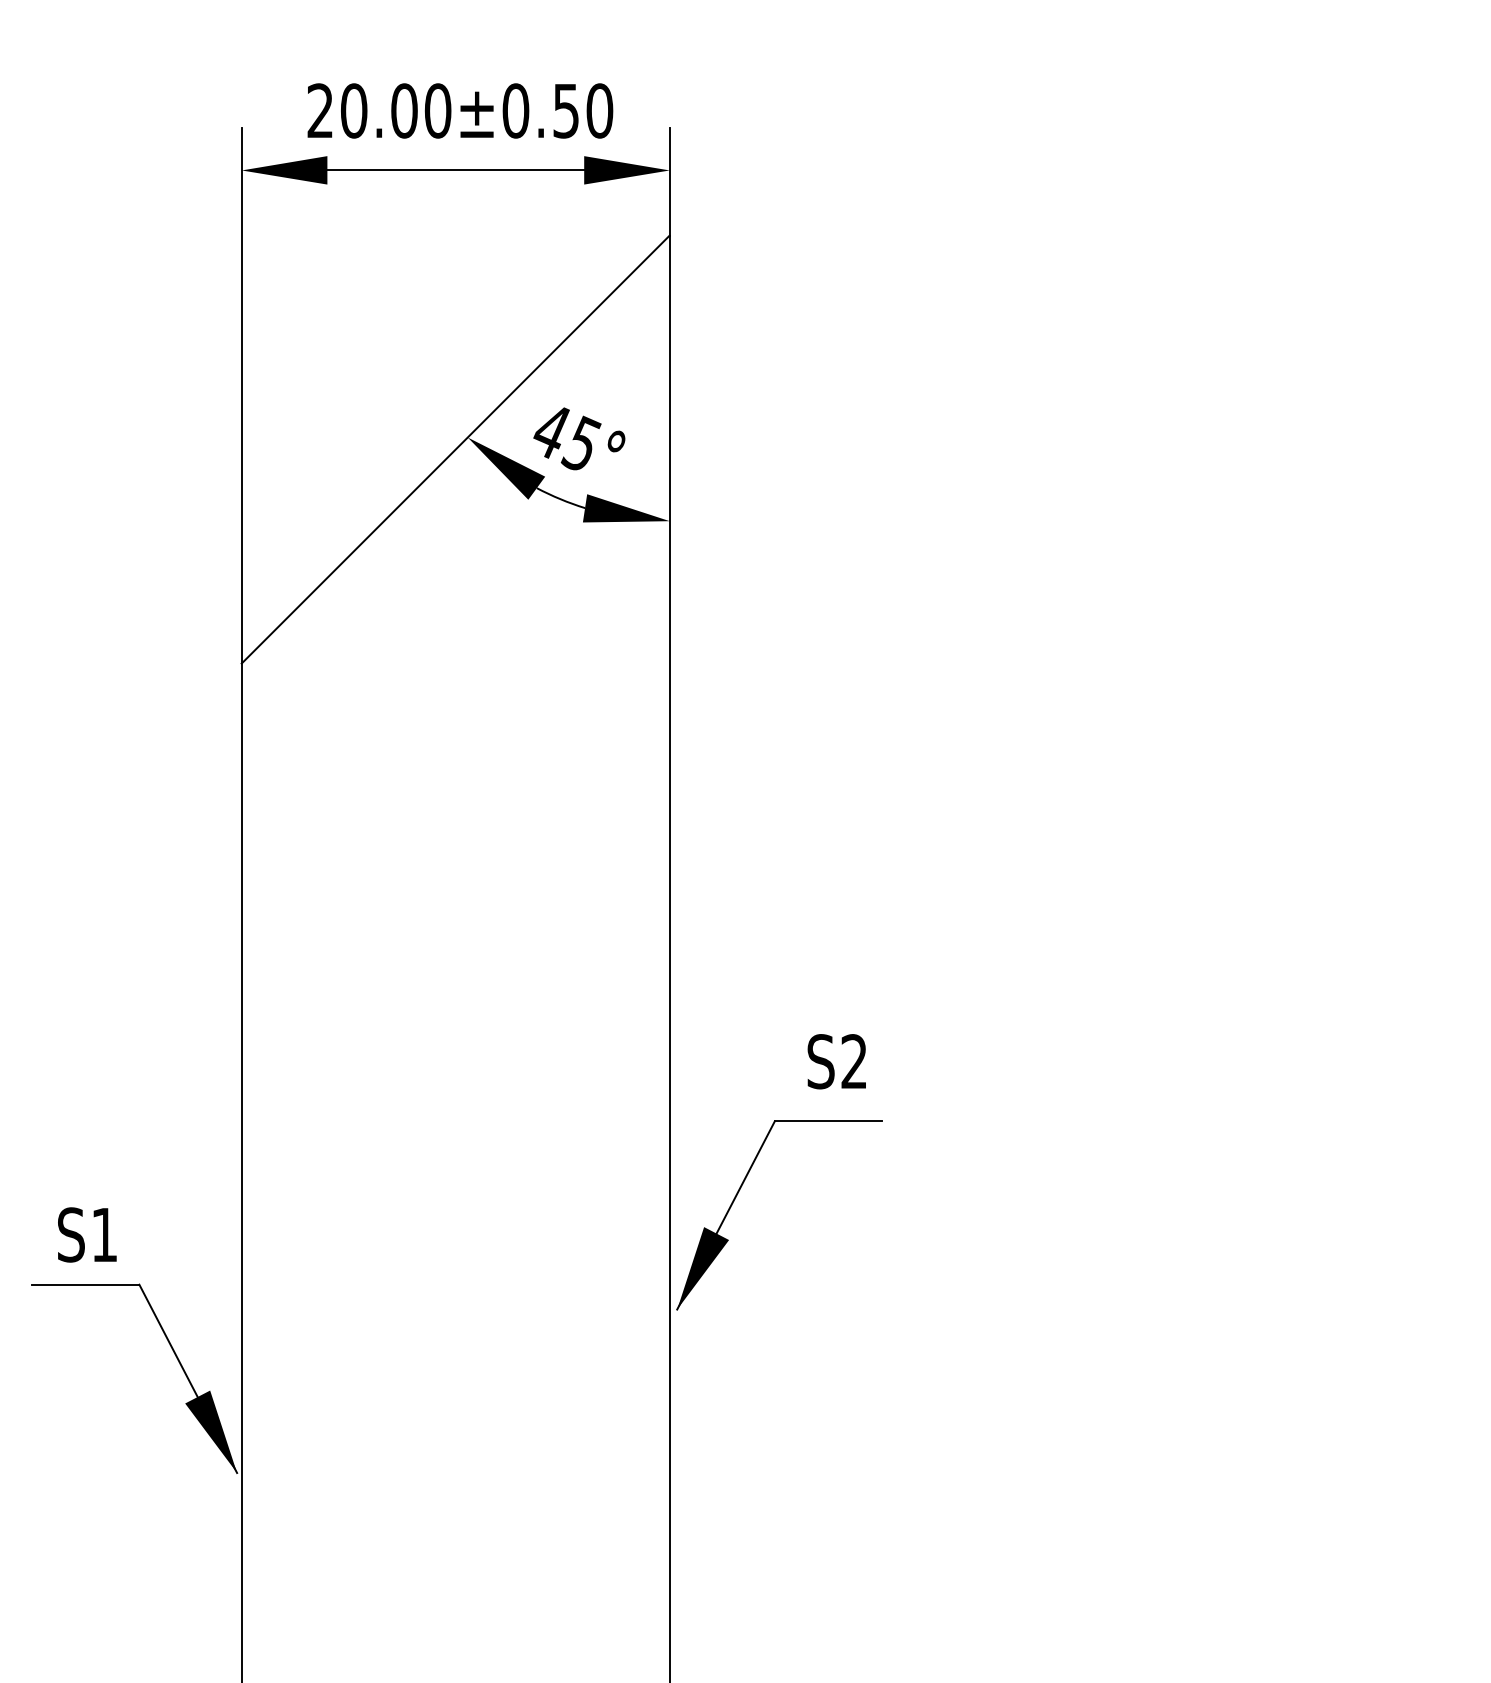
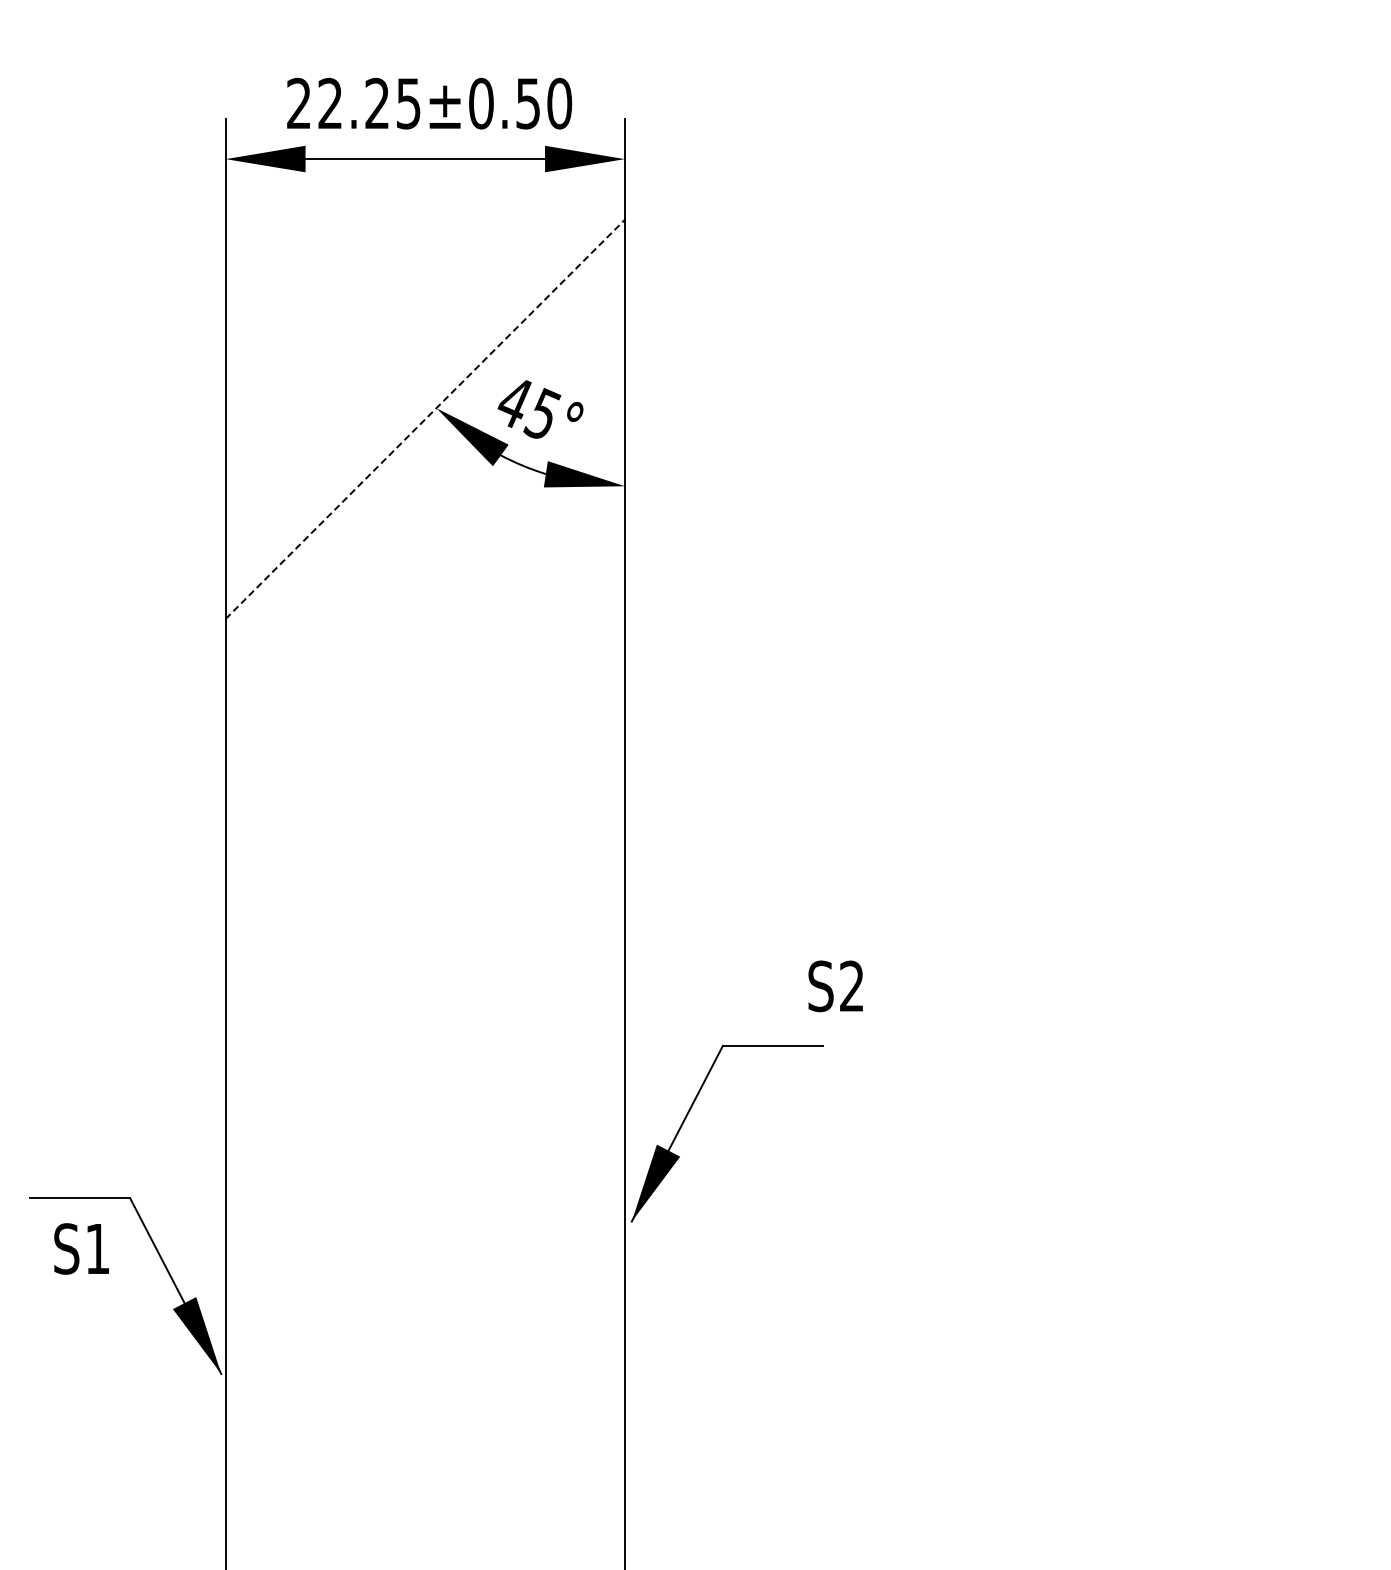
text: (395, 110) -> (369, 103), 20.00±0.50 -> 22.25±0.50
line: (456, 449) -> (425, 419), solid -> dashed
text: (836, 1061) -> (835, 986), moved
text: (87, 1234) -> (81, 1248), moved

